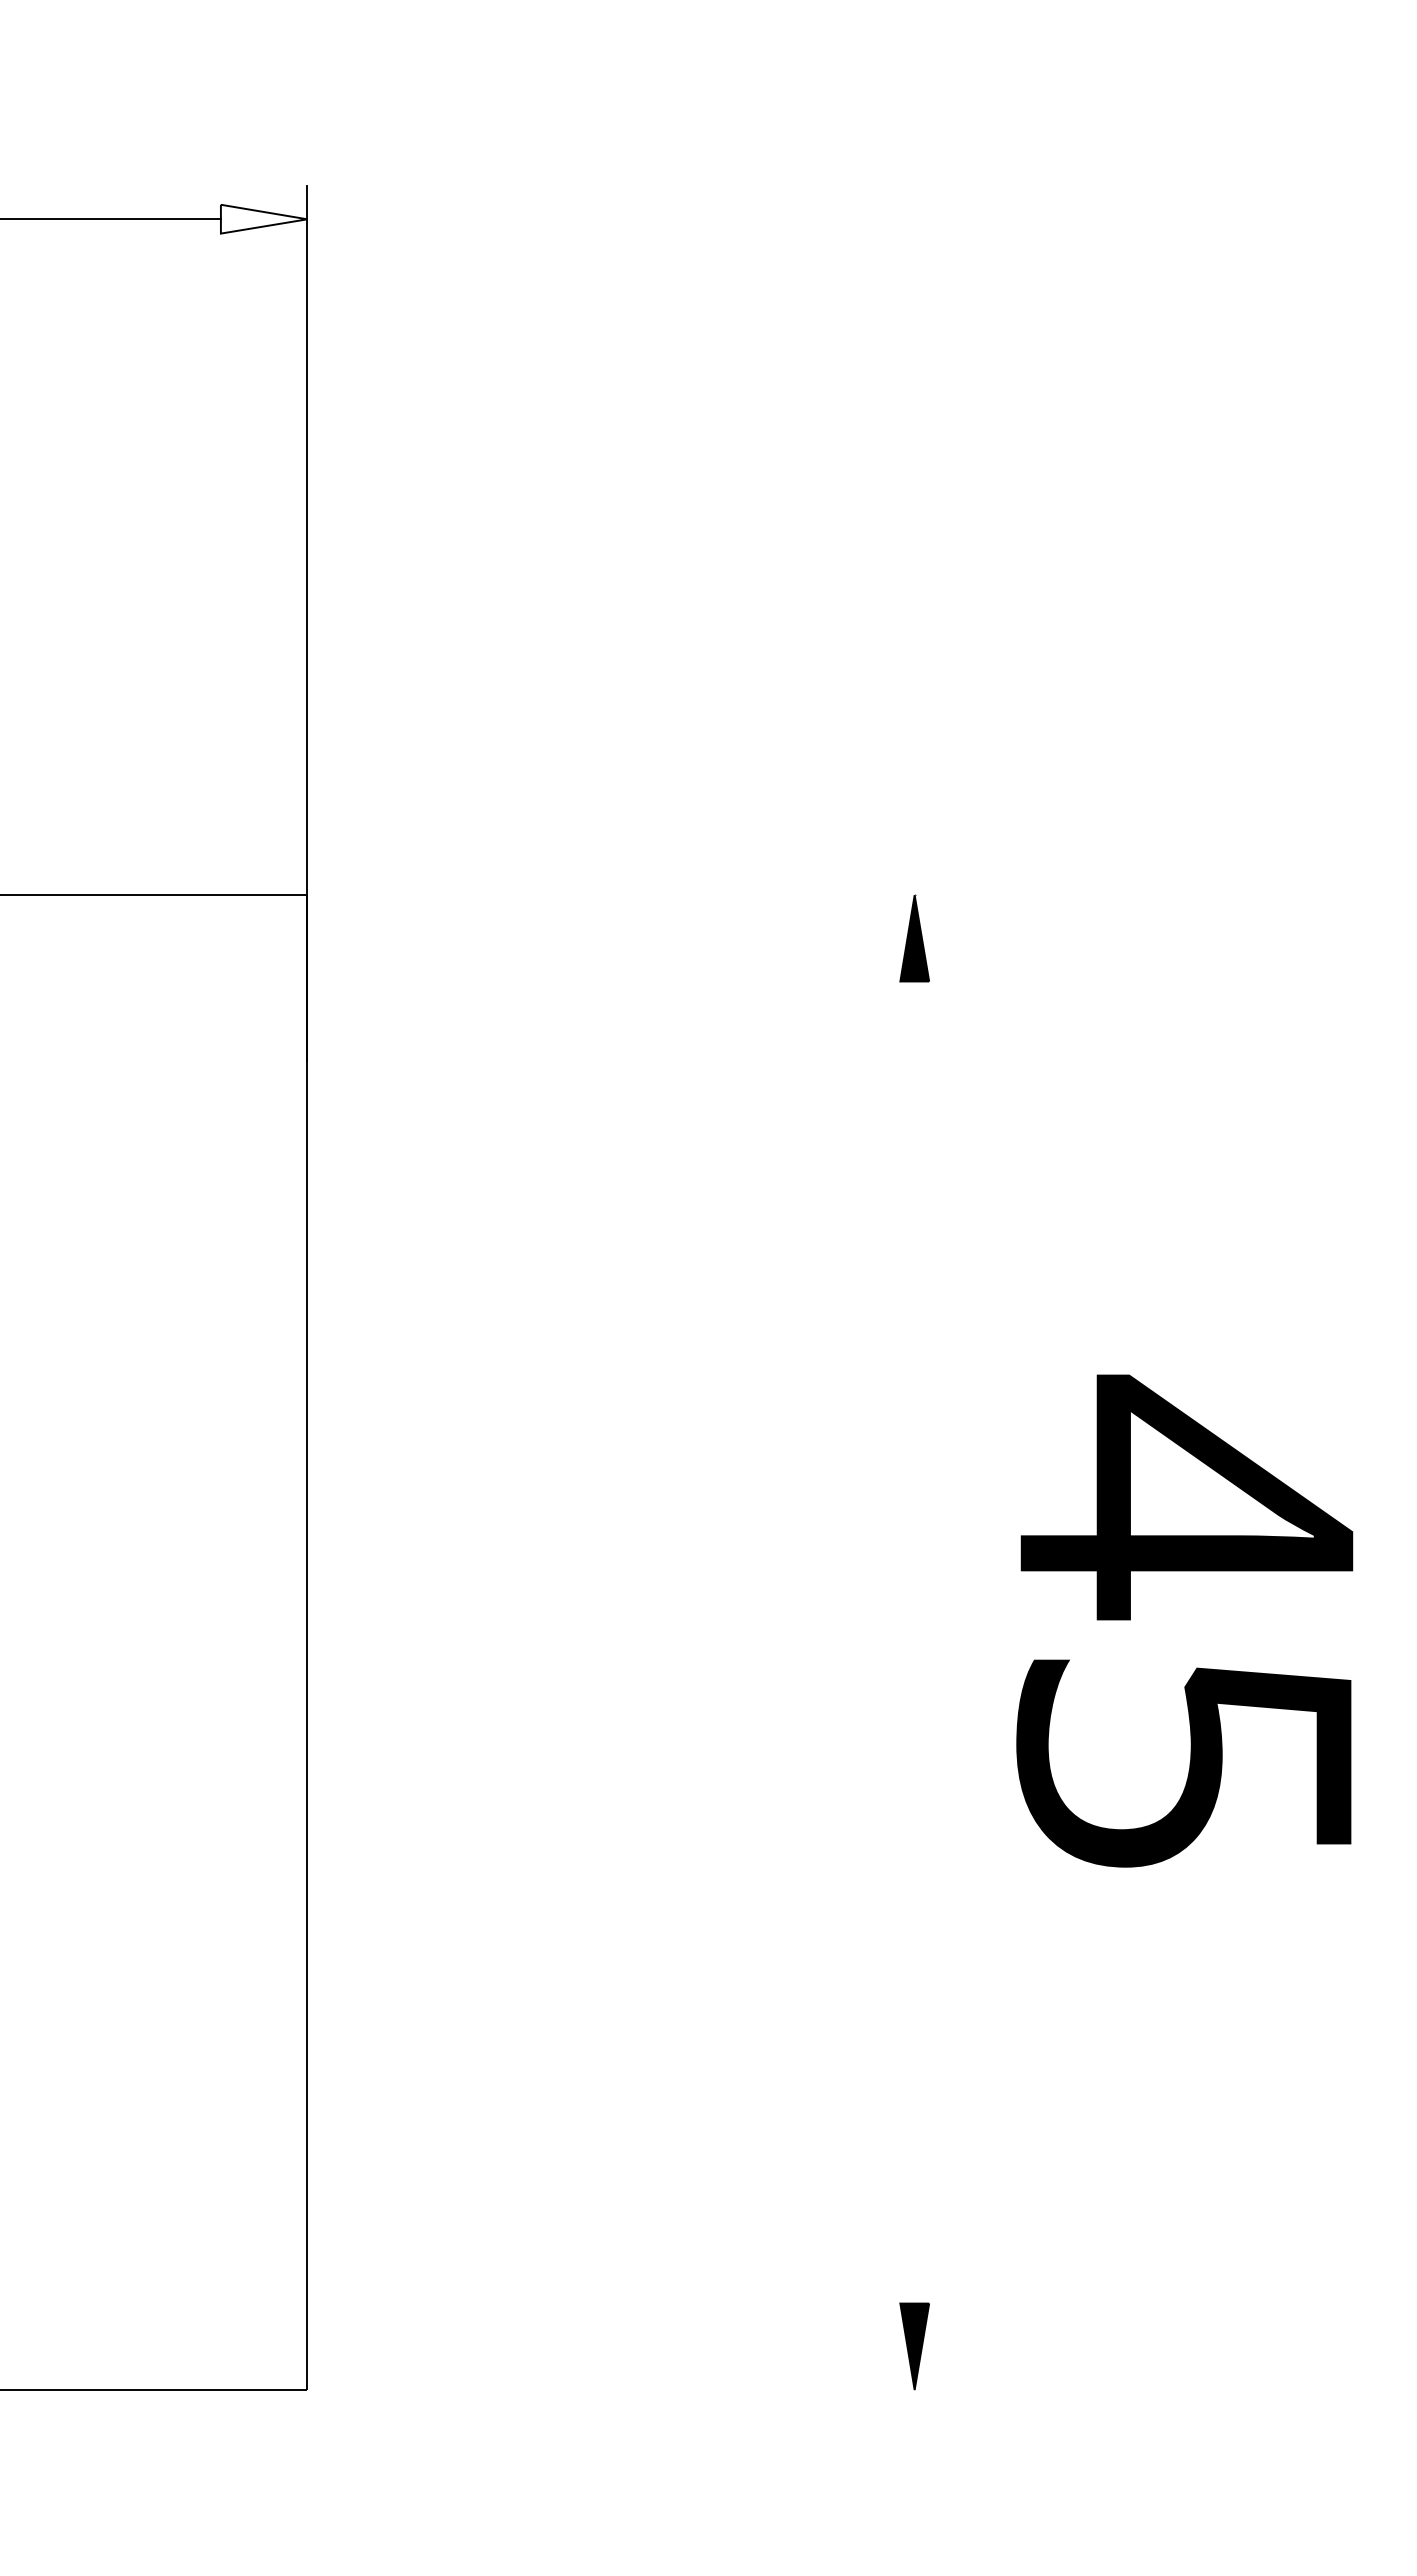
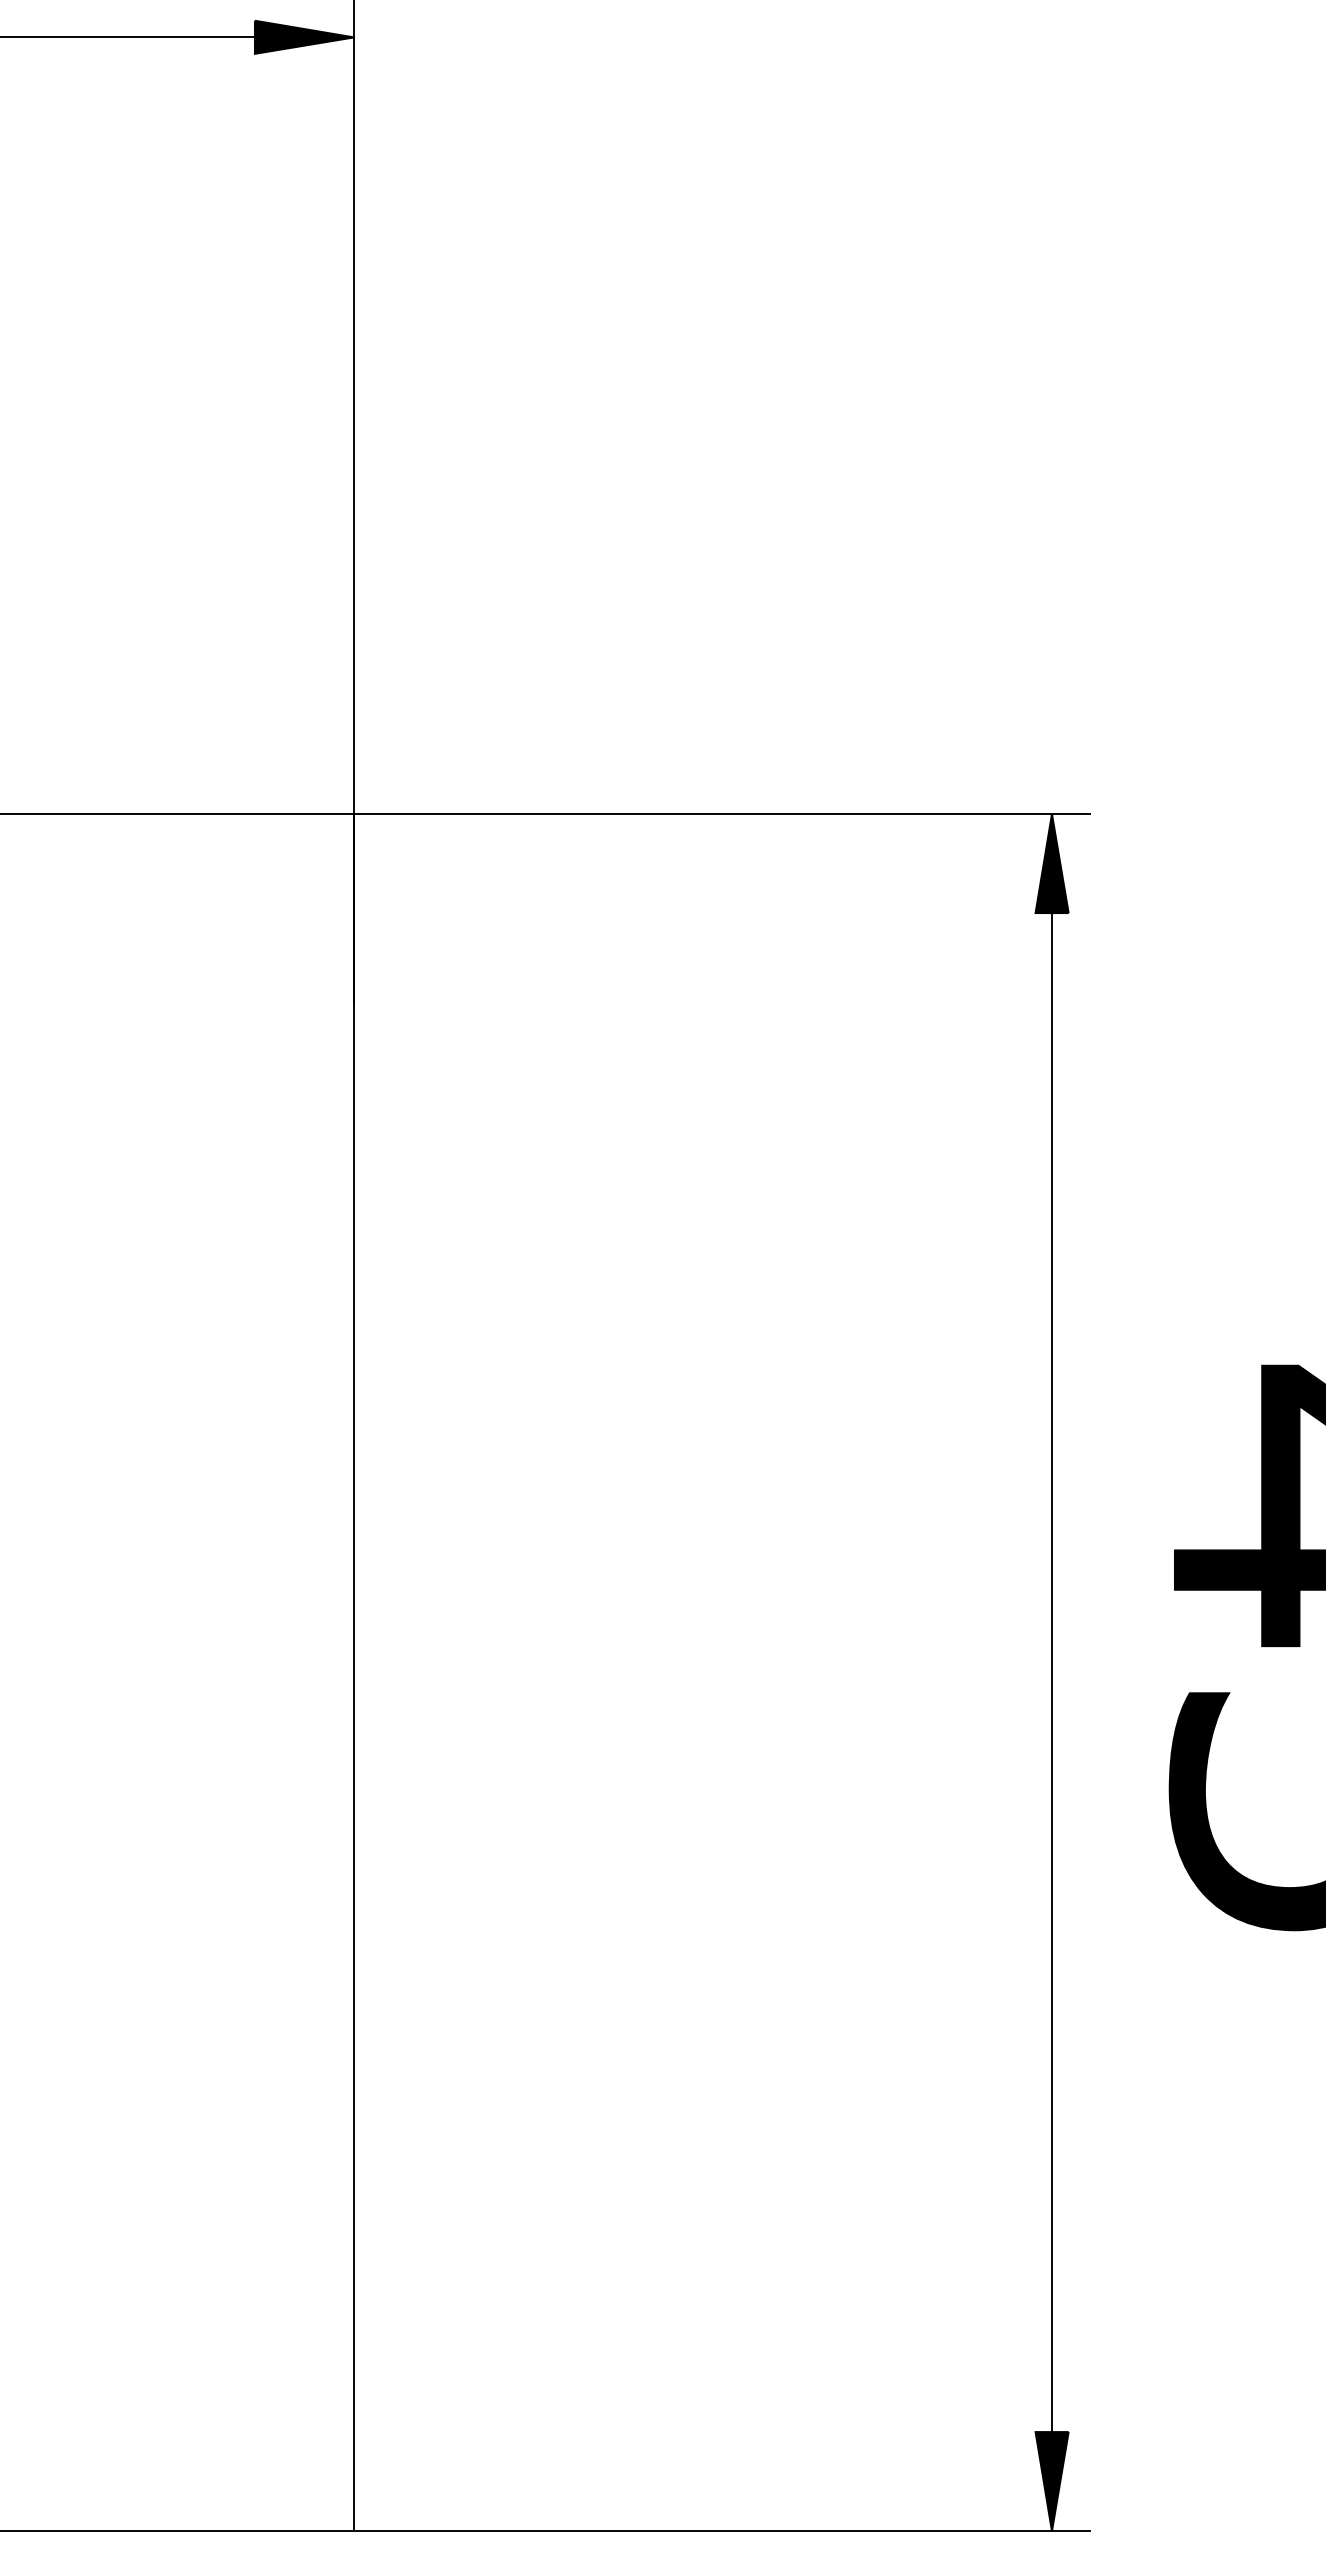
fill: (263, 218) -> (303, 36), added
line: (627, 895) -> (722, 814), added
line: (914, 1642) -> (1051, 1672), added
line: (627, 2390) -> (722, 2531), added

